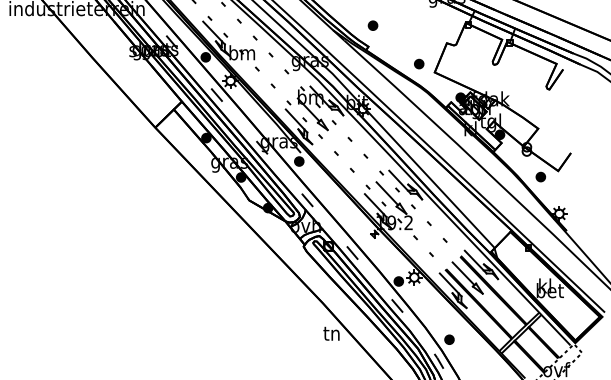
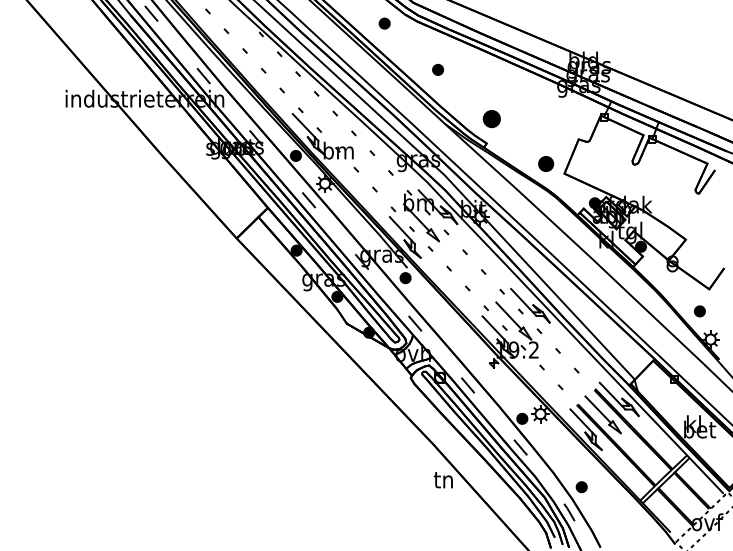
part: (373, 25) -> (492, 118), size x1.6
part: (419, 63) -> (546, 163), size x1.4
part: (540, 177) -> (699, 311), moved

